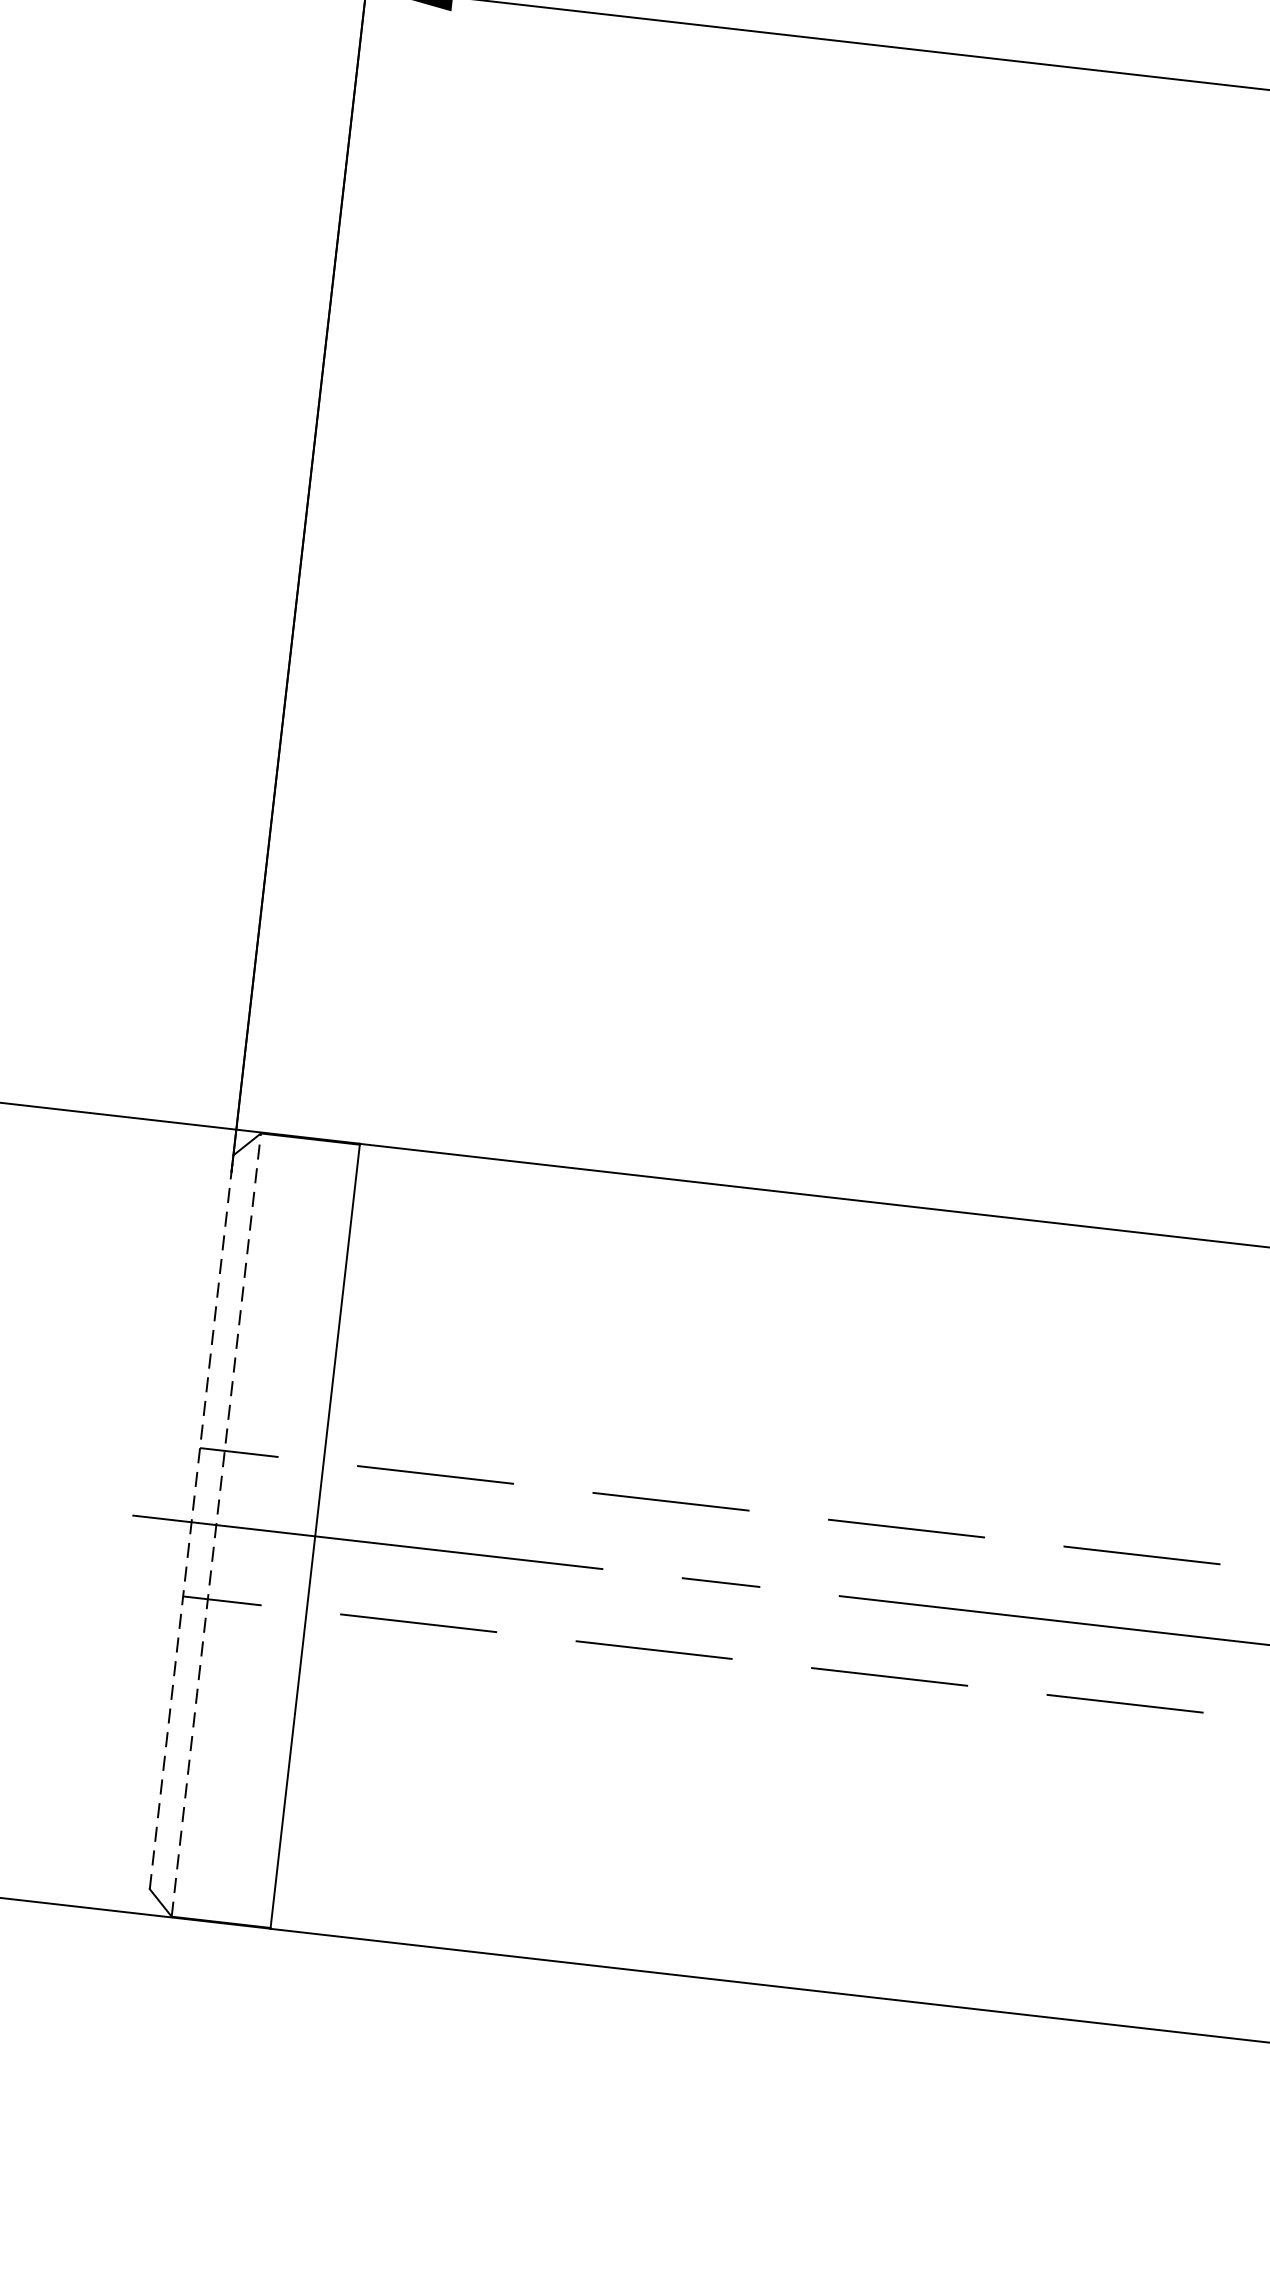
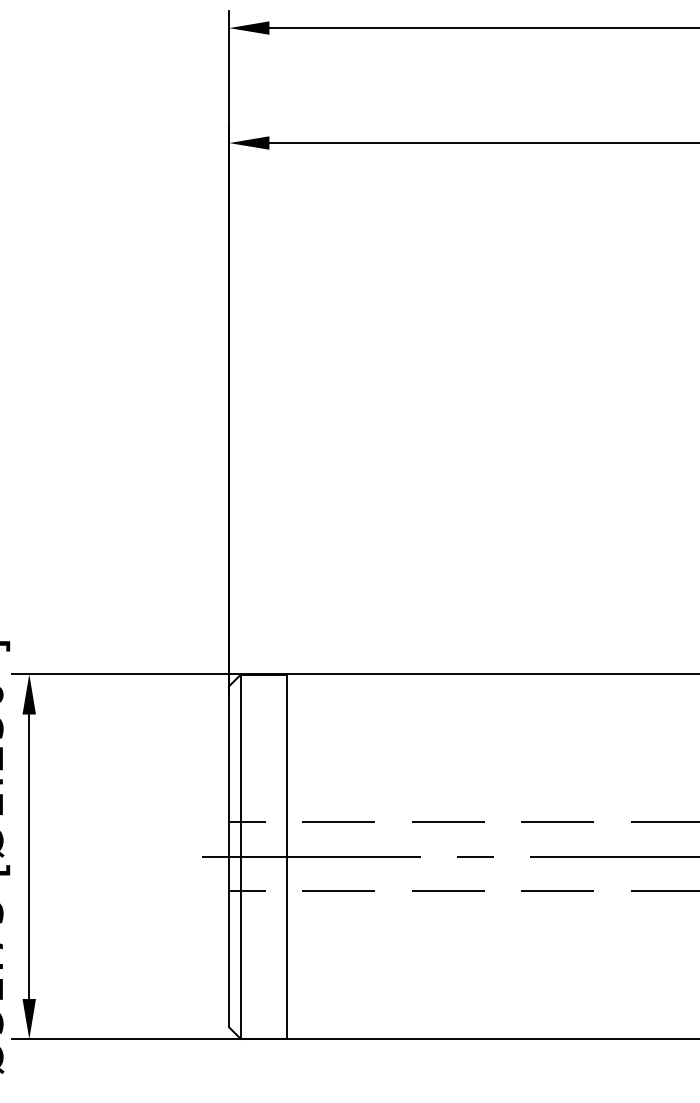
line: (192, 1521) -> (229, 856), dashed -> solid
line: (215, 1524) -> (240, 856), dashed -> solid

